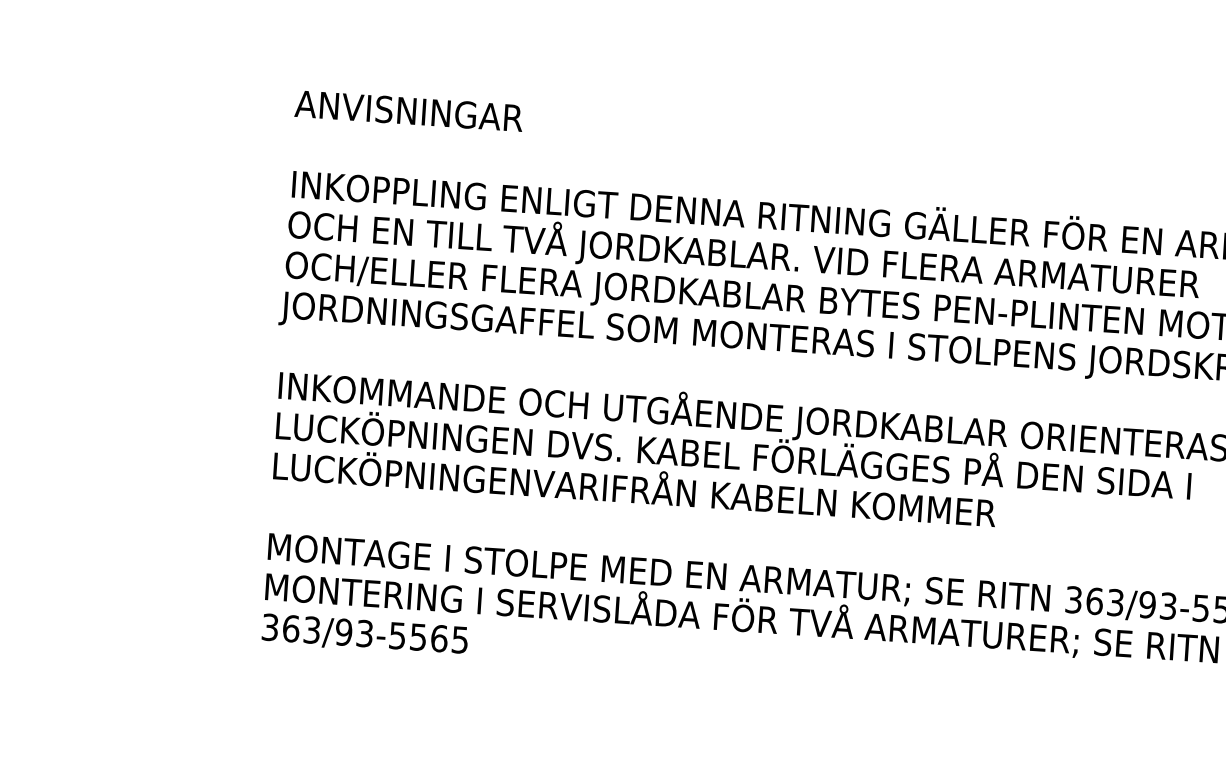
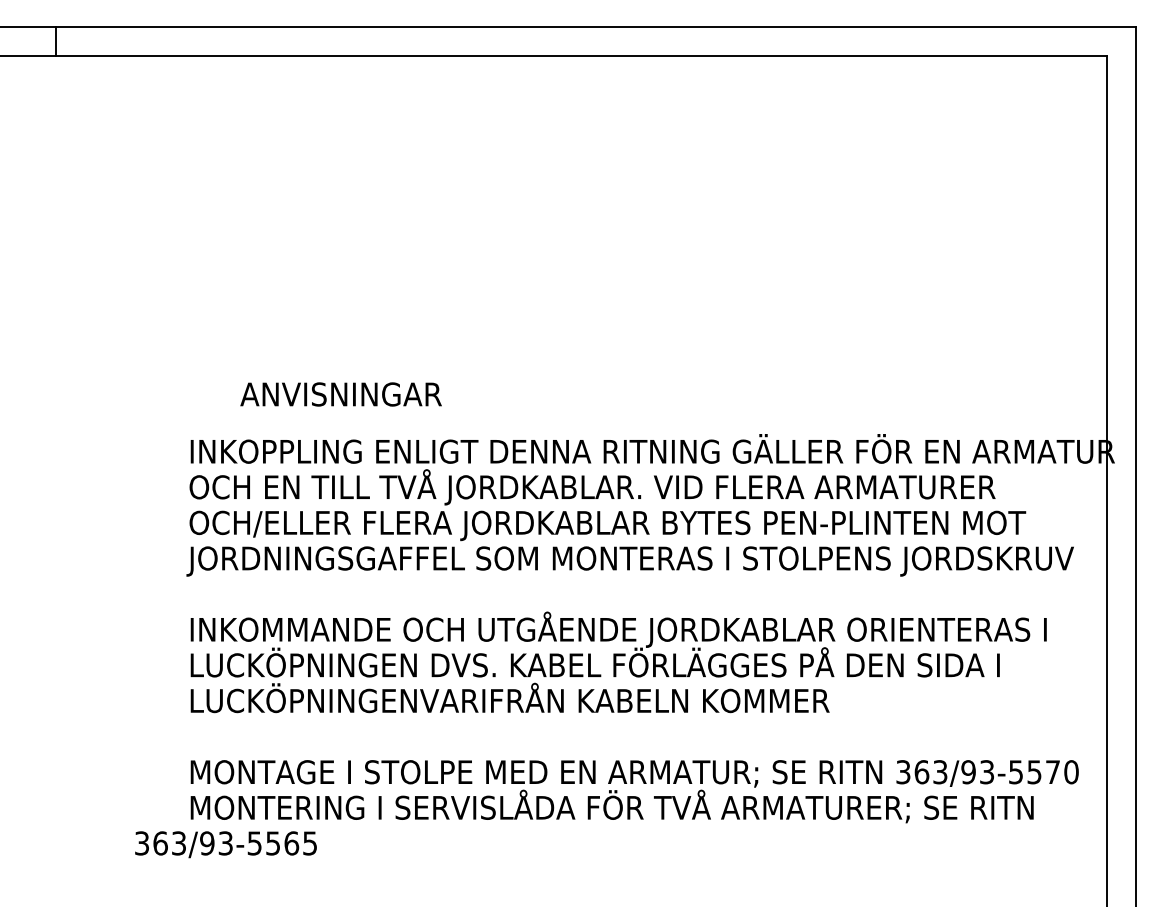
text: (408, 111) -> (340, 394), moved
text: (364, 634) -> (225, 844), moved

